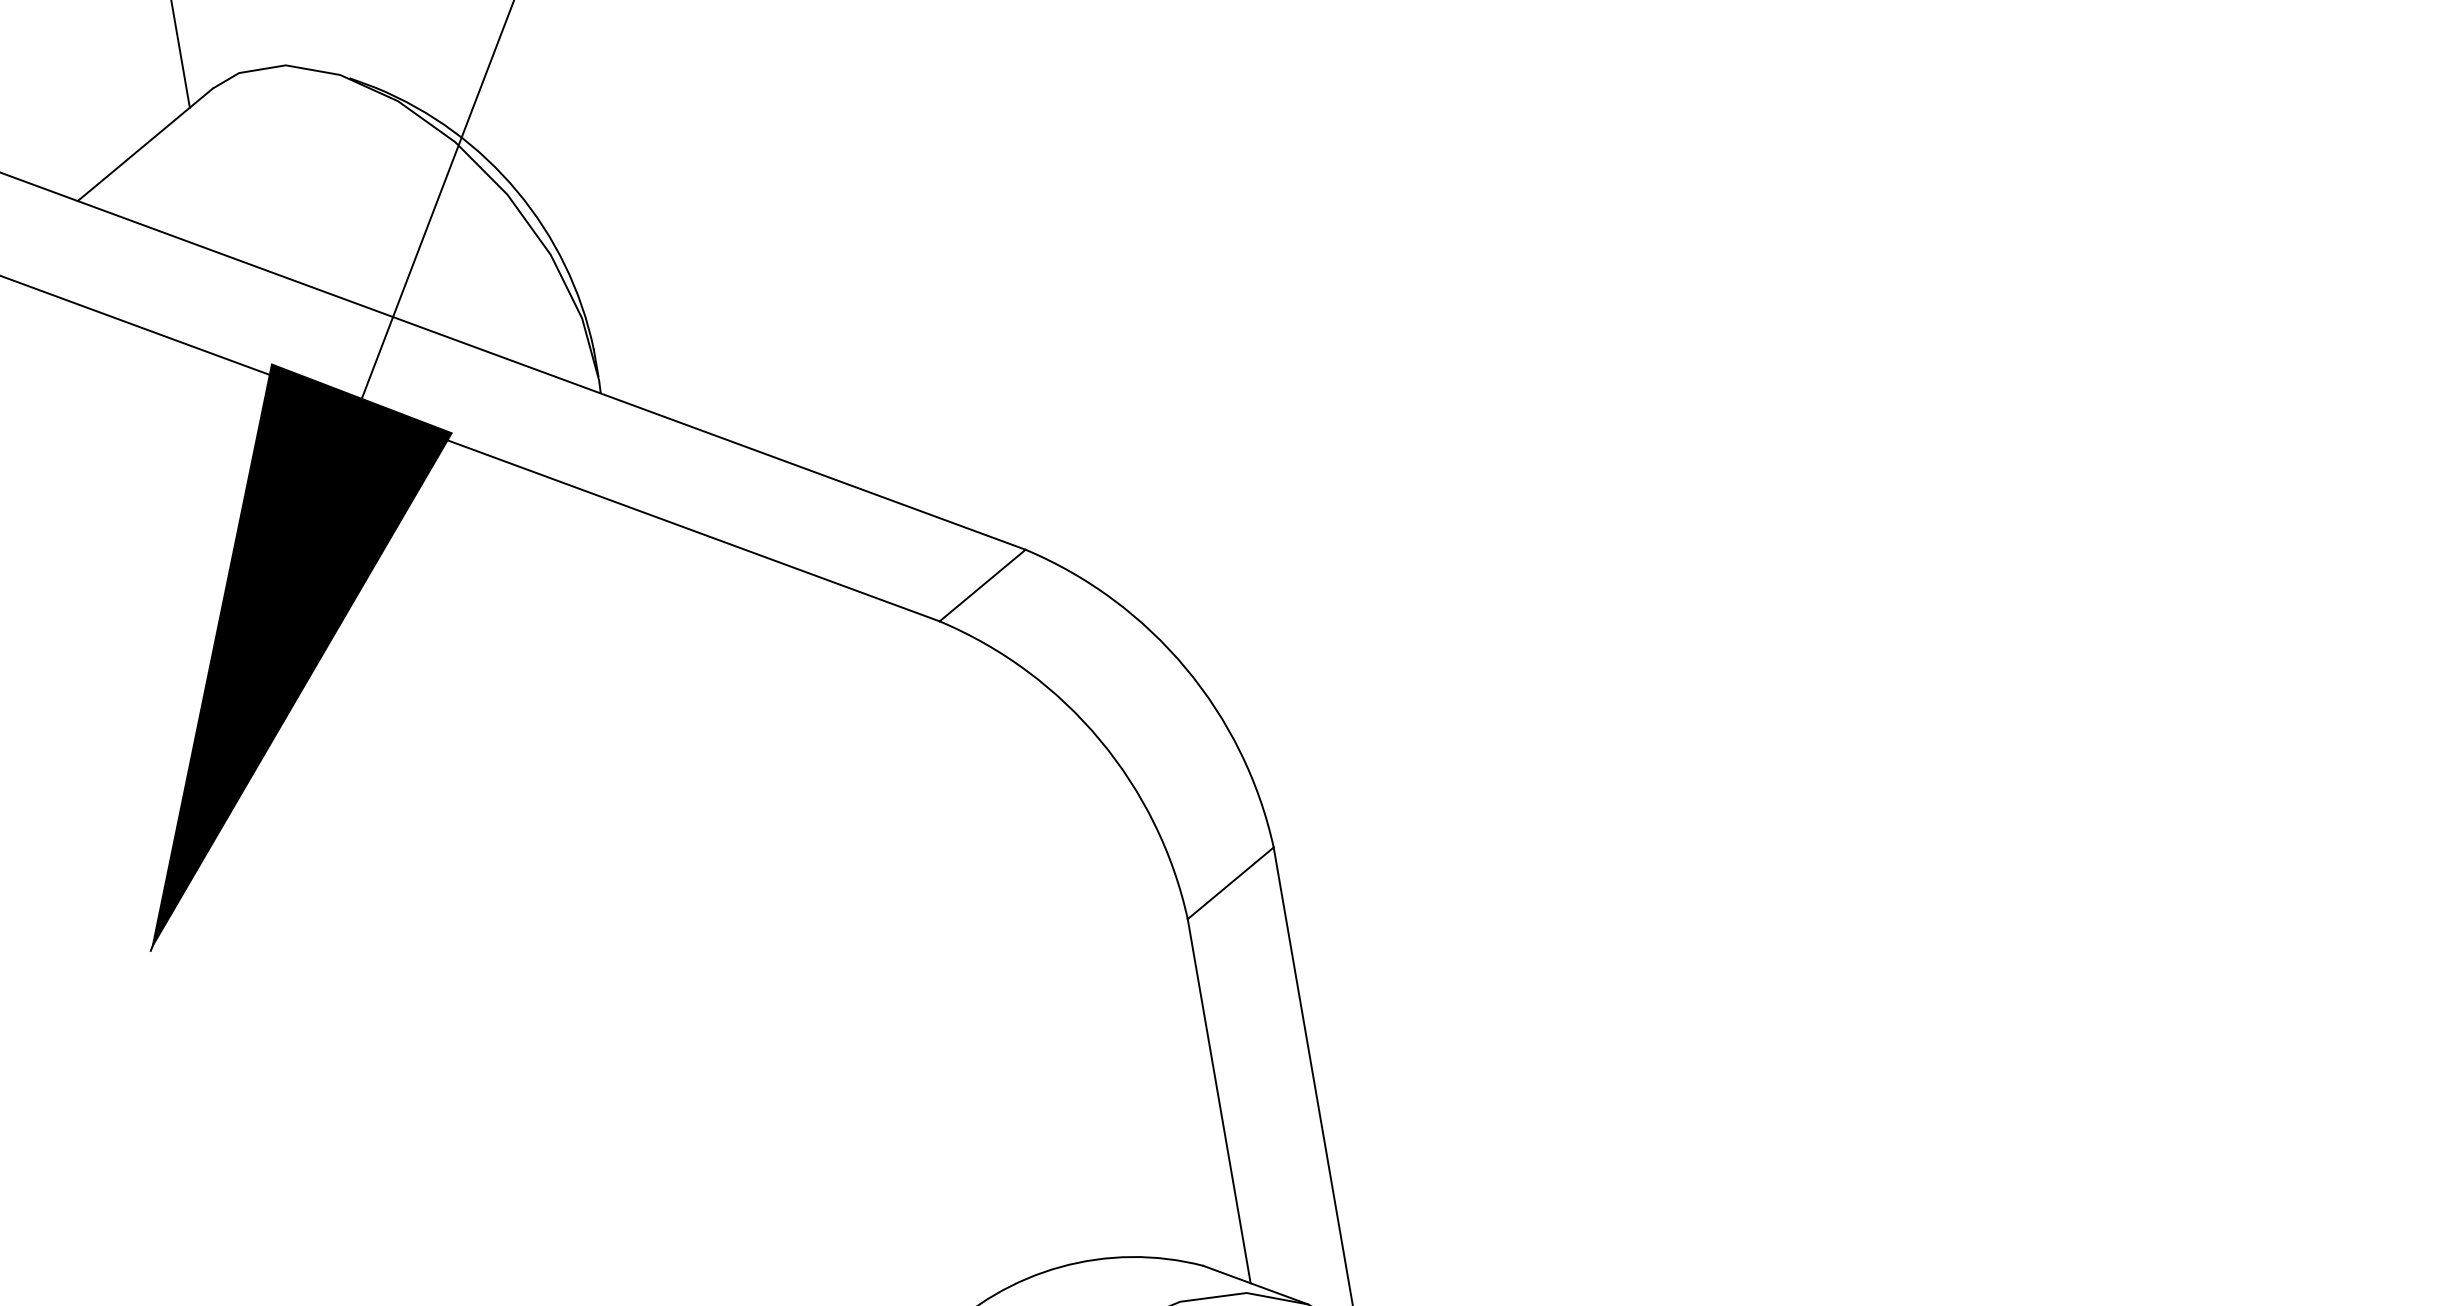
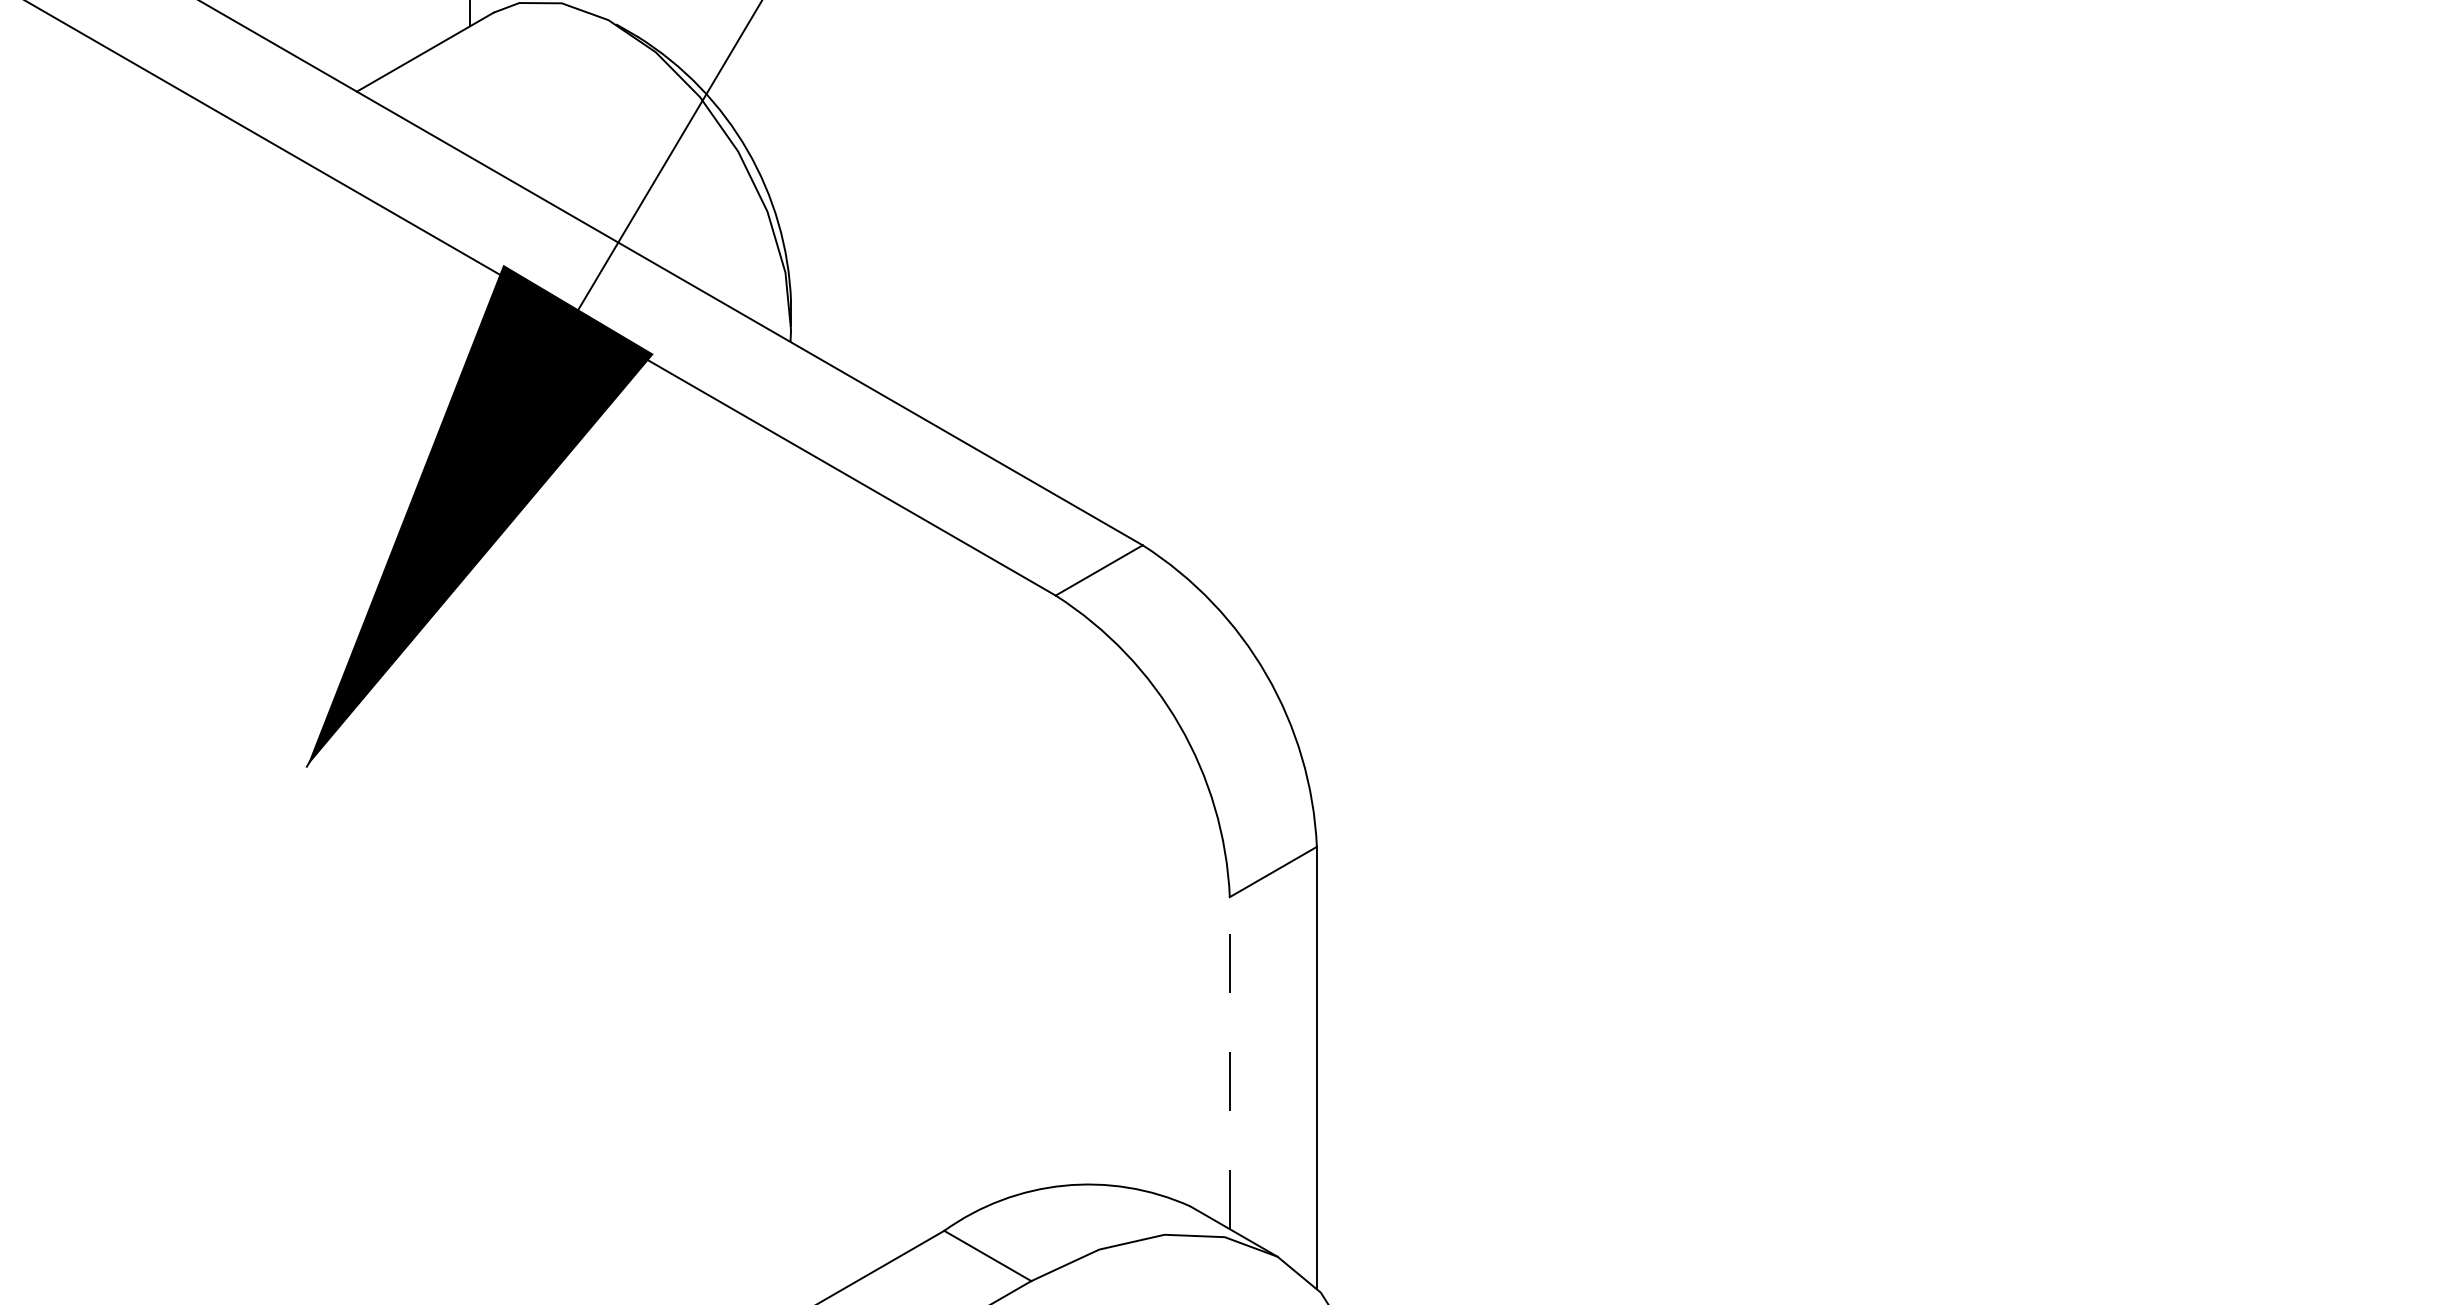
line: (1218, 1100) -> (1229, 1062), solid -> dashed

